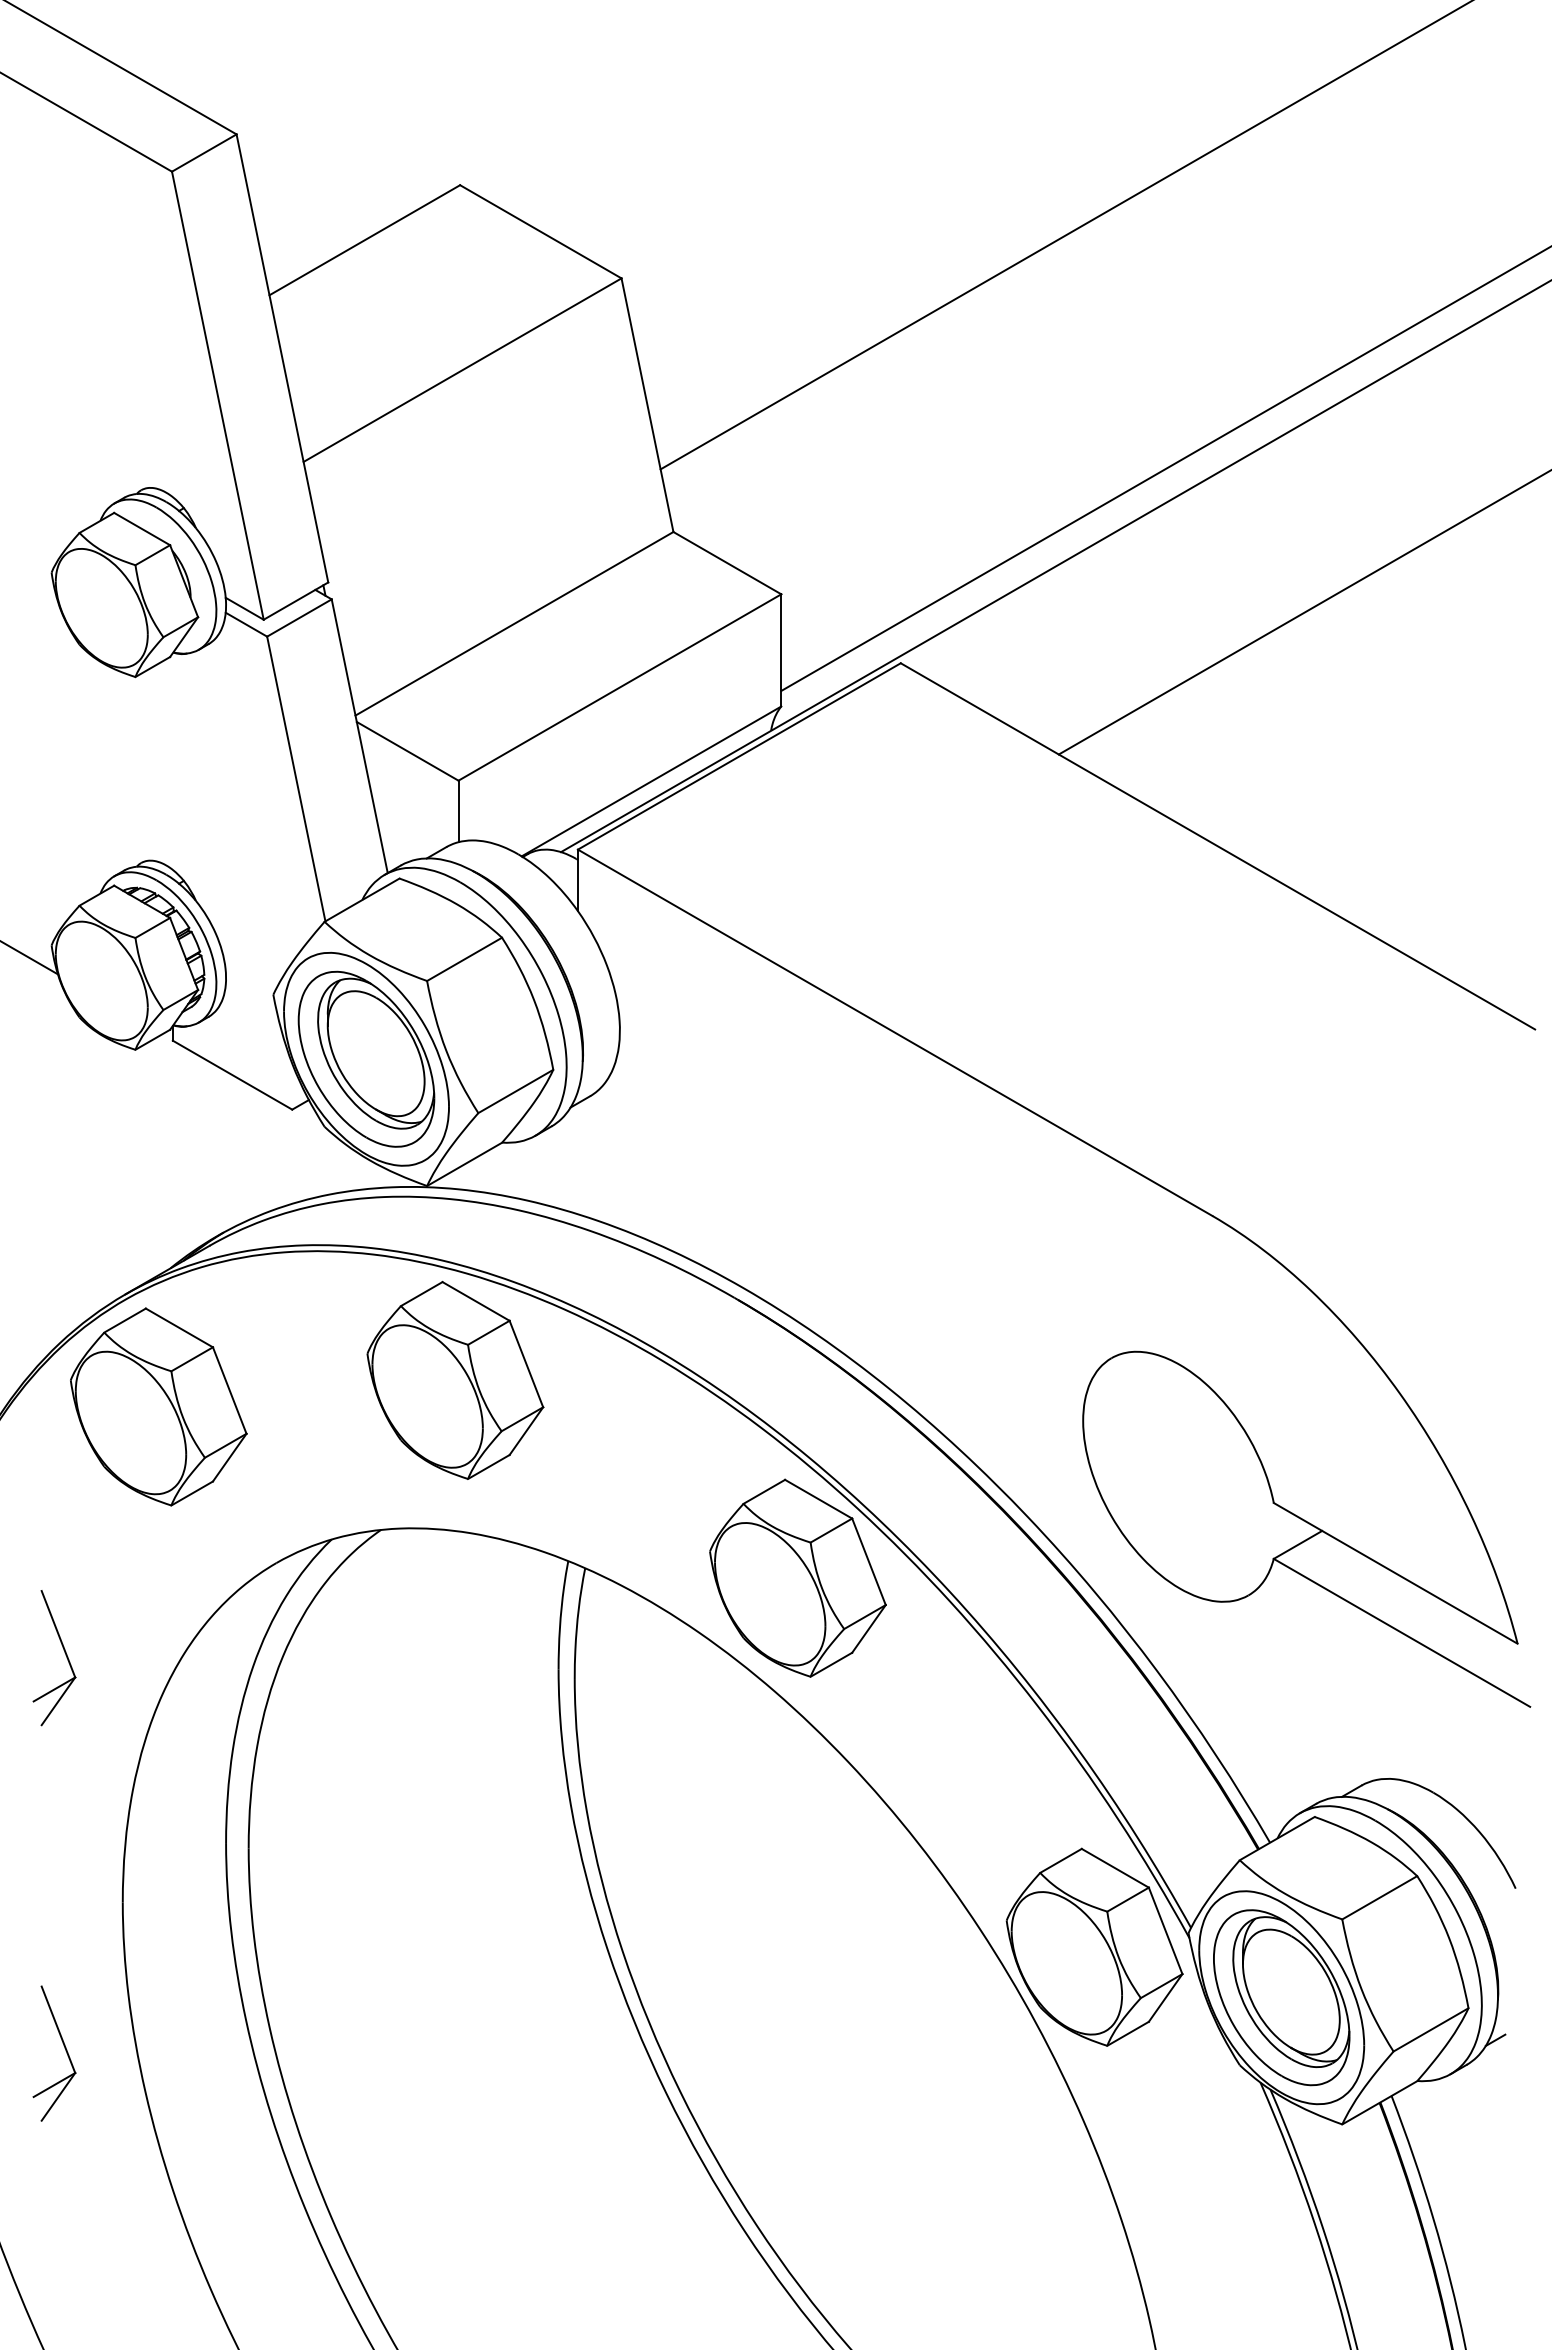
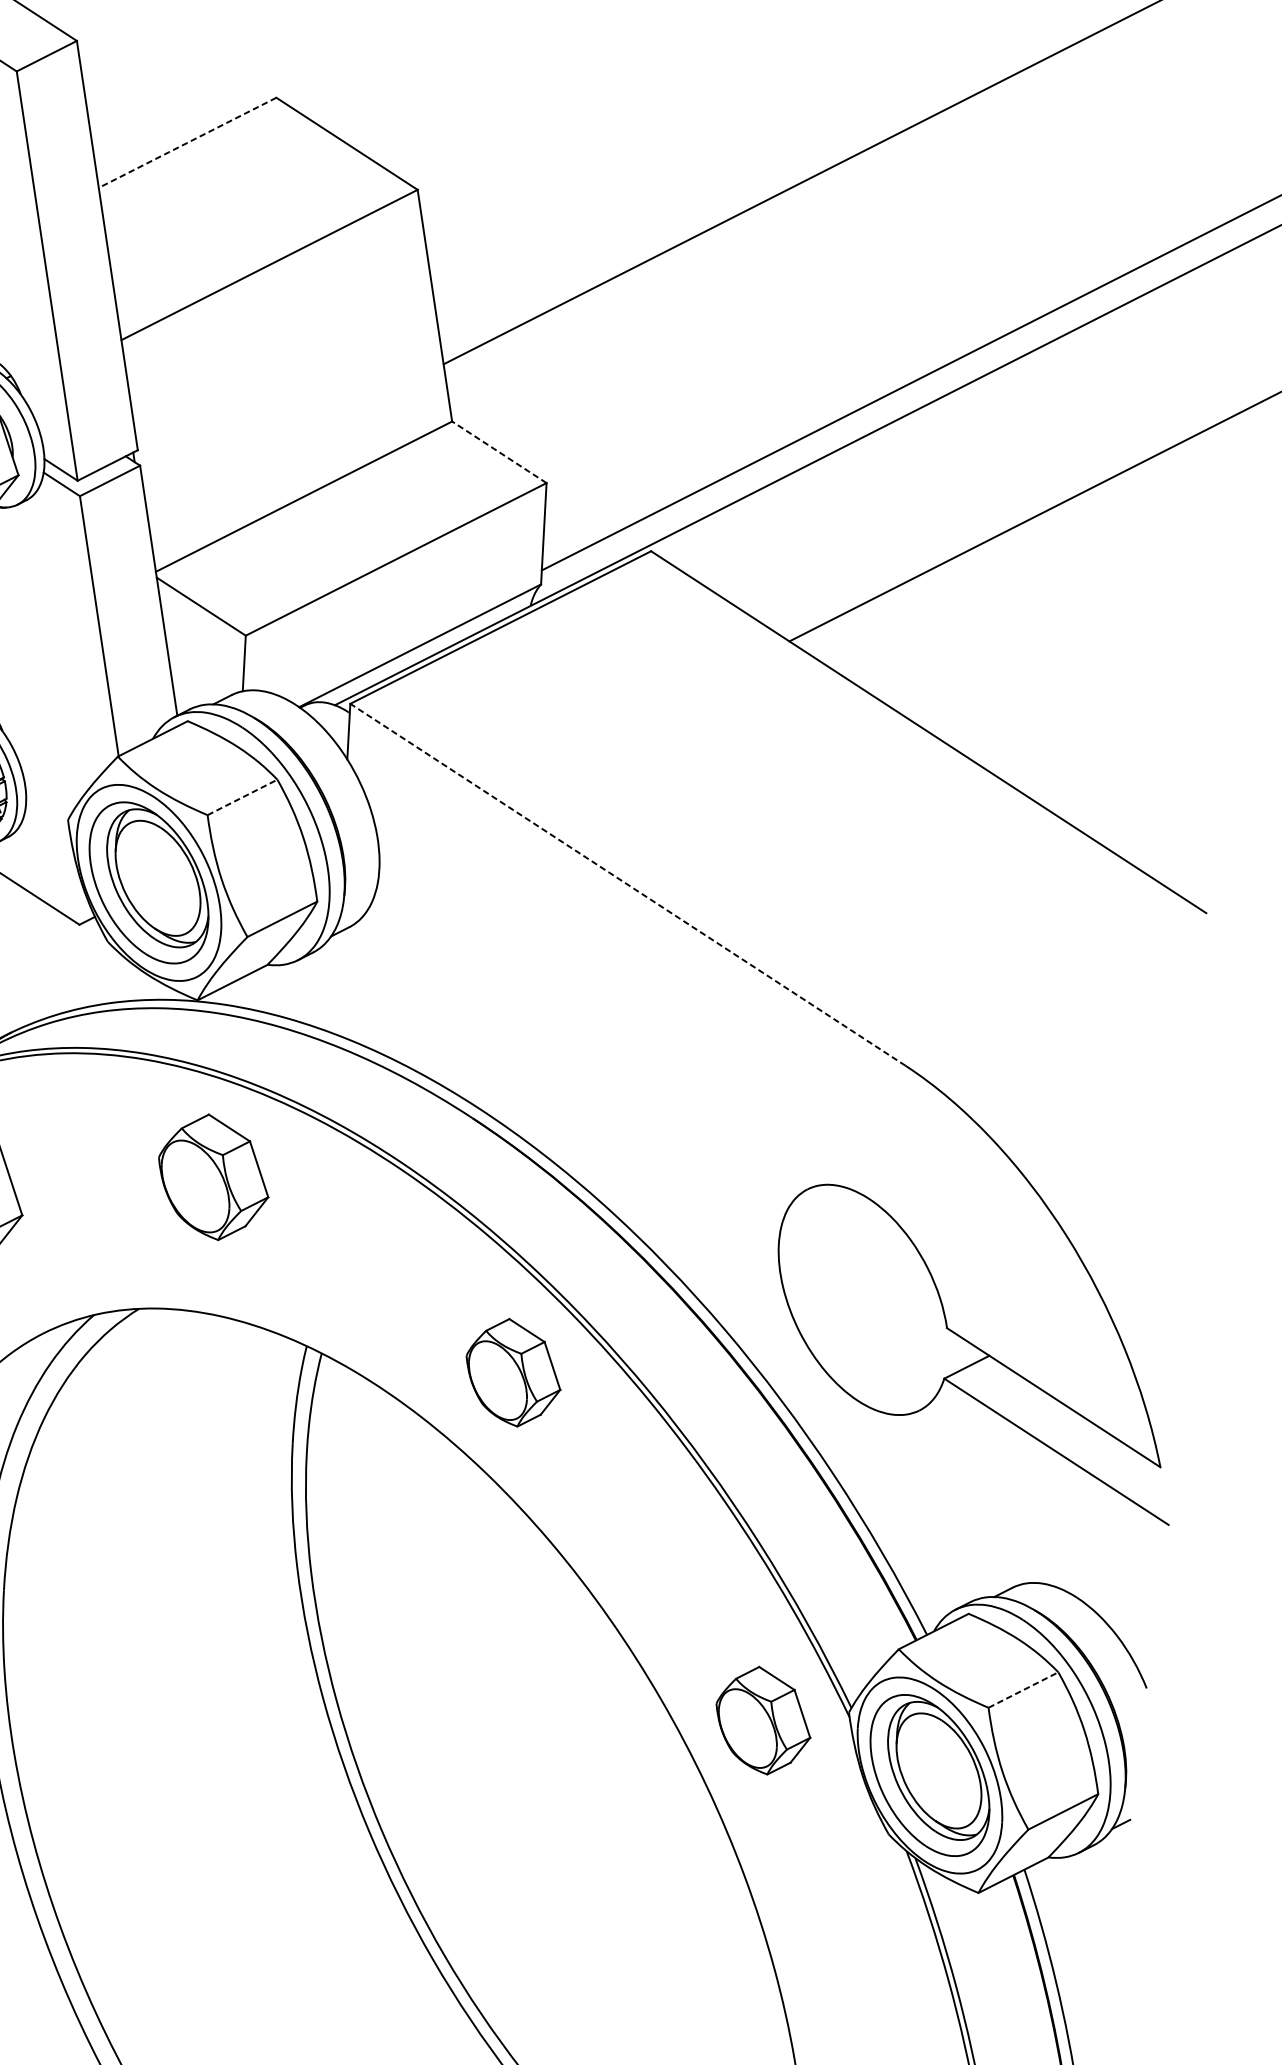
line: (364, 240) -> (187, 143), solid -> dashed
line: (726, 562) -> (498, 451), solid -> dashed
line: (465, 959) -> (243, 797), solid -> dashed
line: (894, 1032) -> (627, 884), solid -> dashed
part: (455, 1379) -> (213, 1176), size x0.7
part: (797, 1577) -> (513, 1372), size x0.6
line: (1380, 1897) -> (1024, 1689), solid -> dashed
part: (1094, 1946) -> (763, 1720), size x0.6

